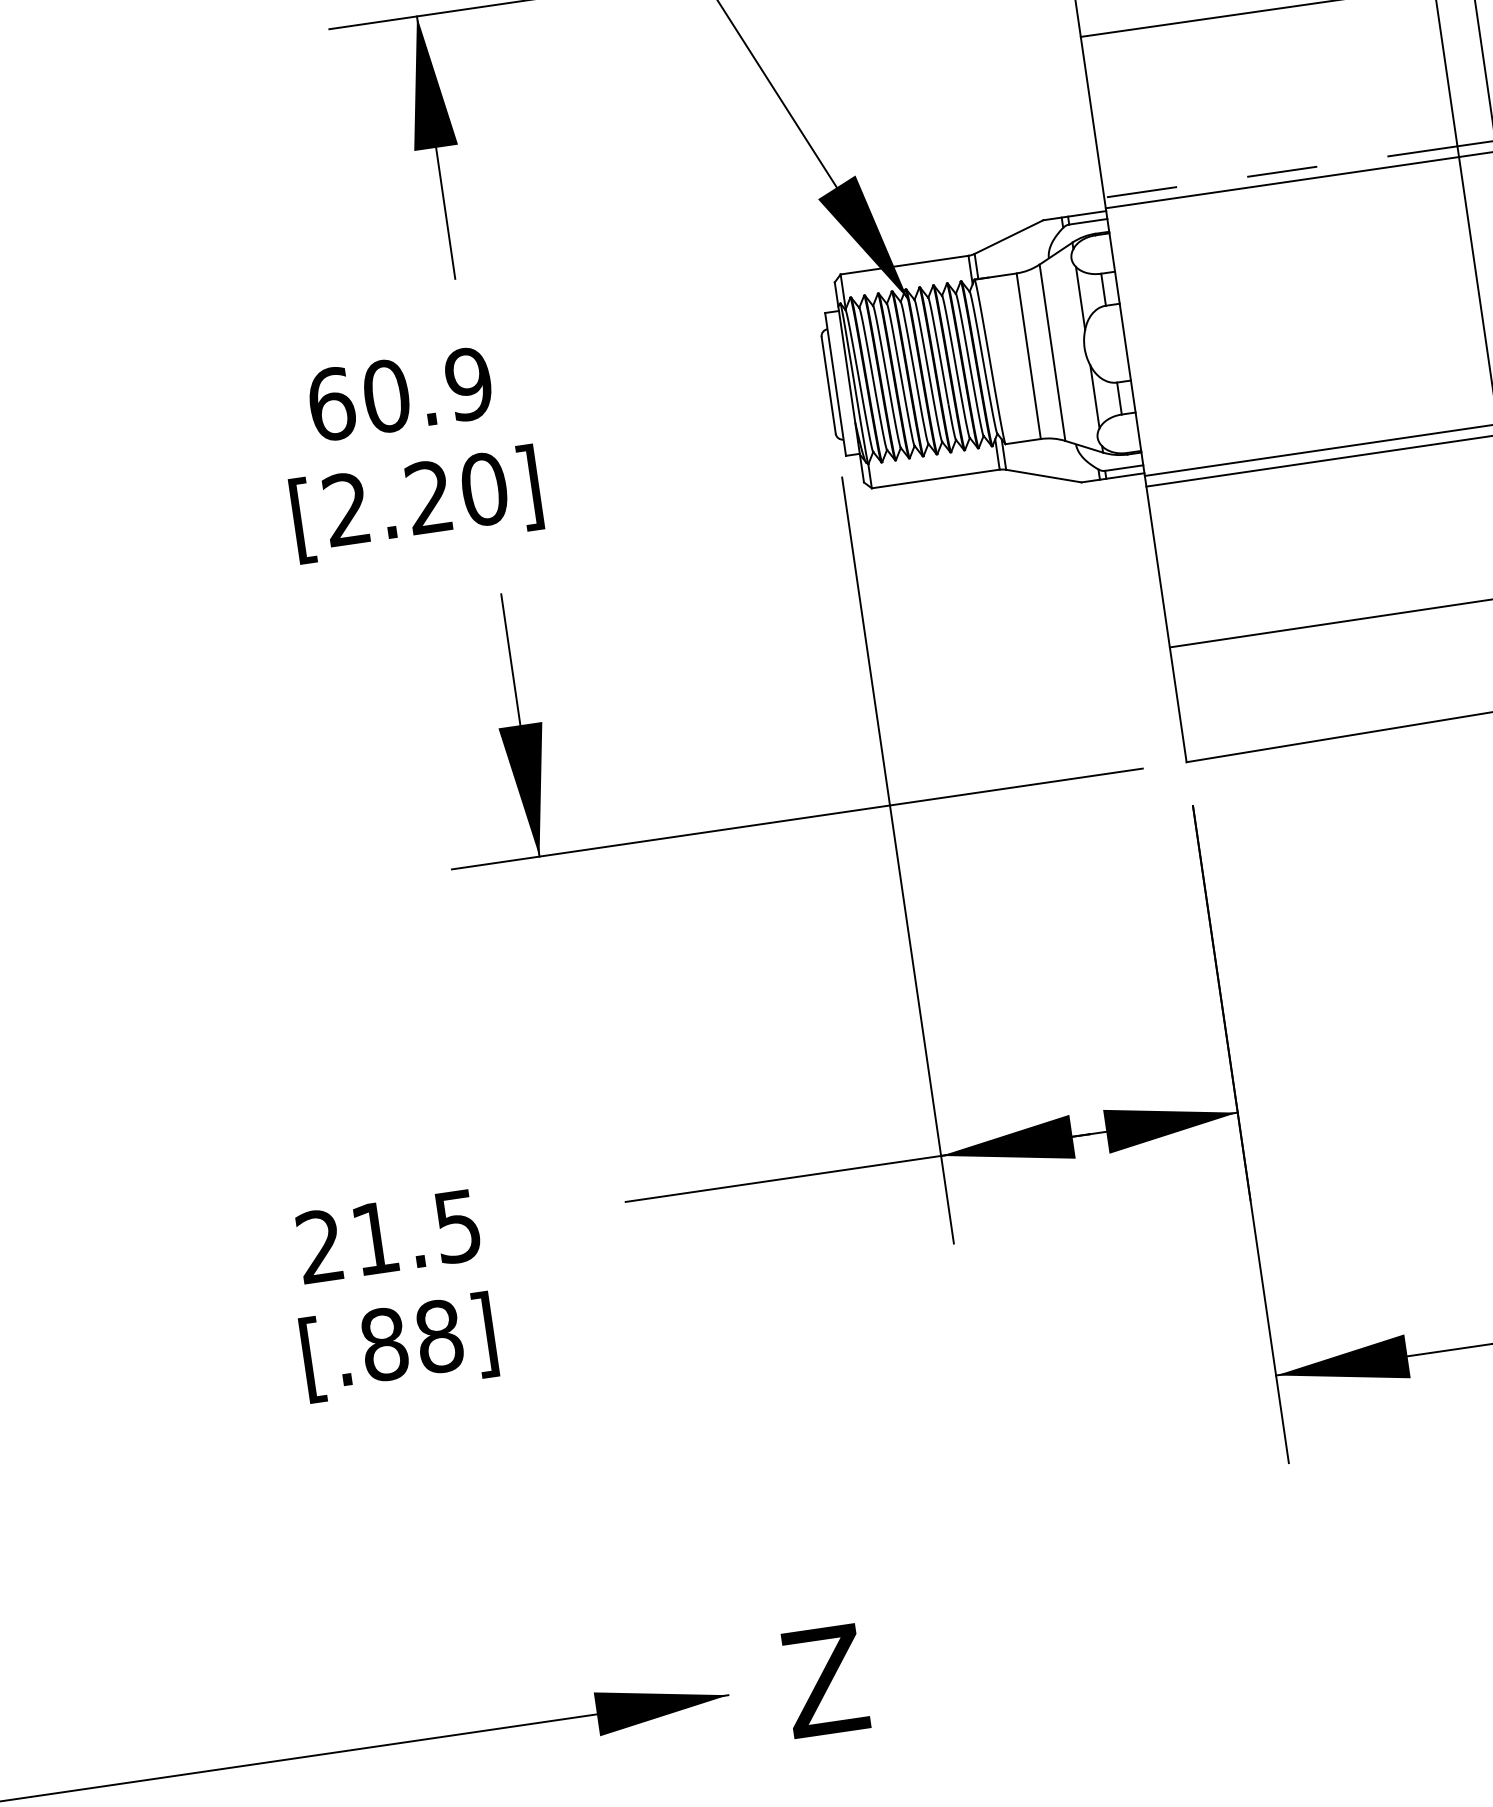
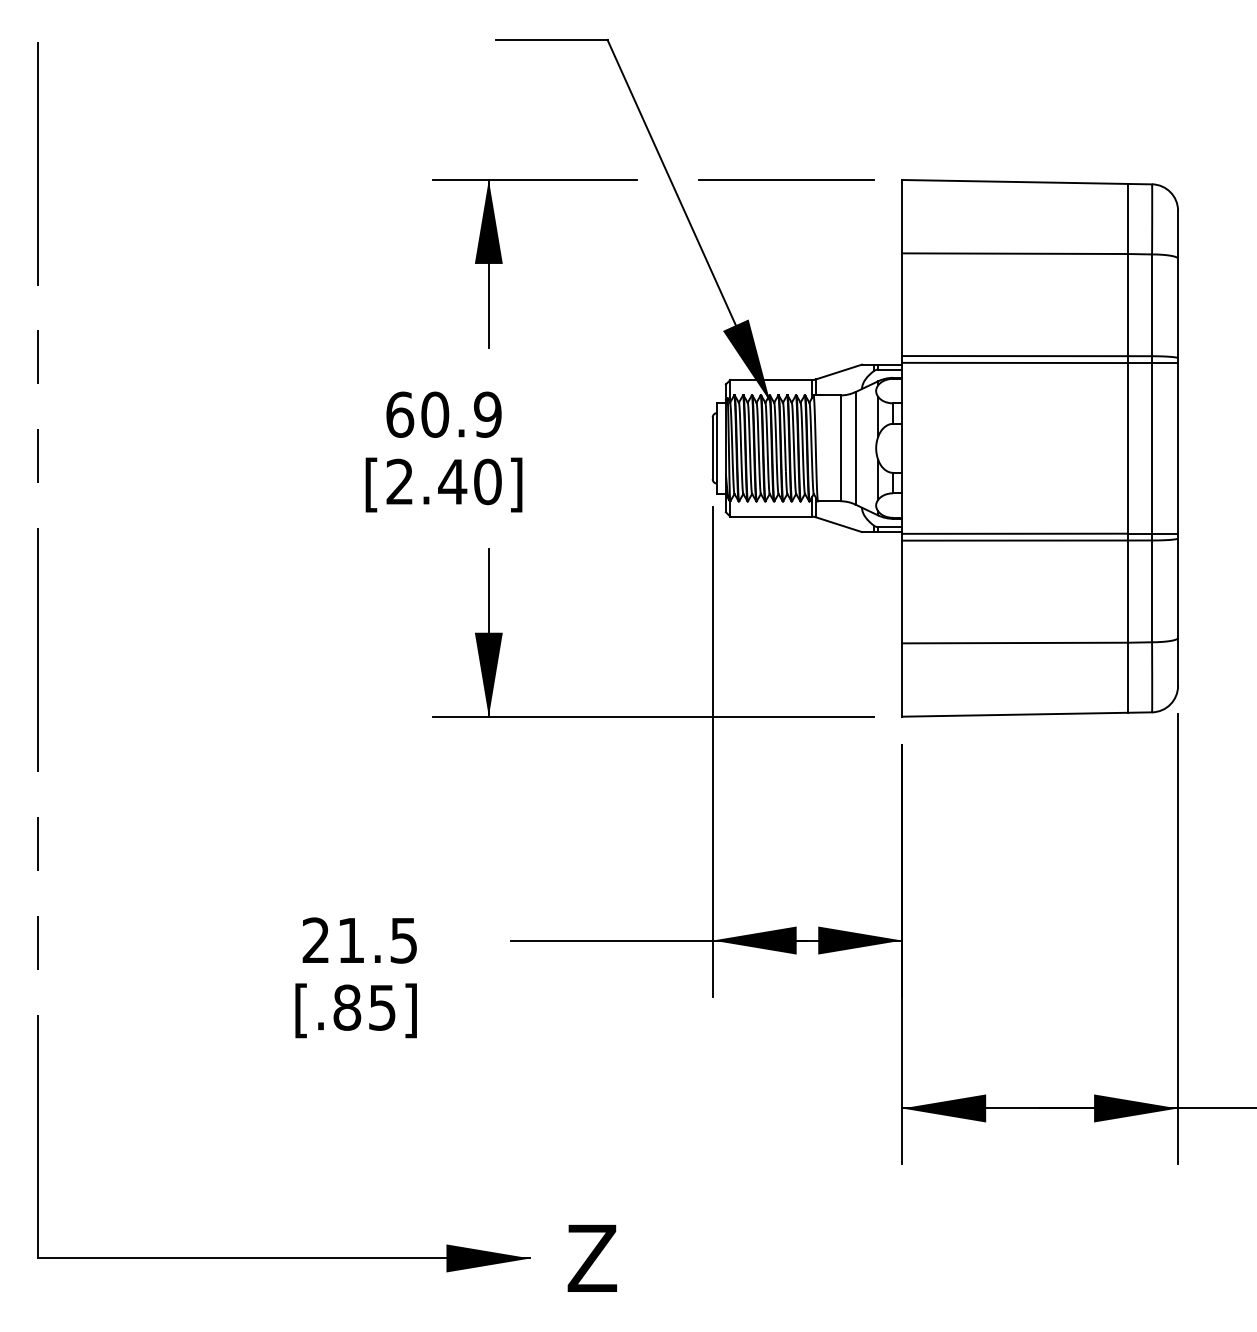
line: (1280, 172) -> (1014, 356), dashed -> solid
text: (428, 496) -> (452, 481), [2.20] -> [2.40]
text: (439, 1336) -> (382, 1007), [.88] -> [.85]

